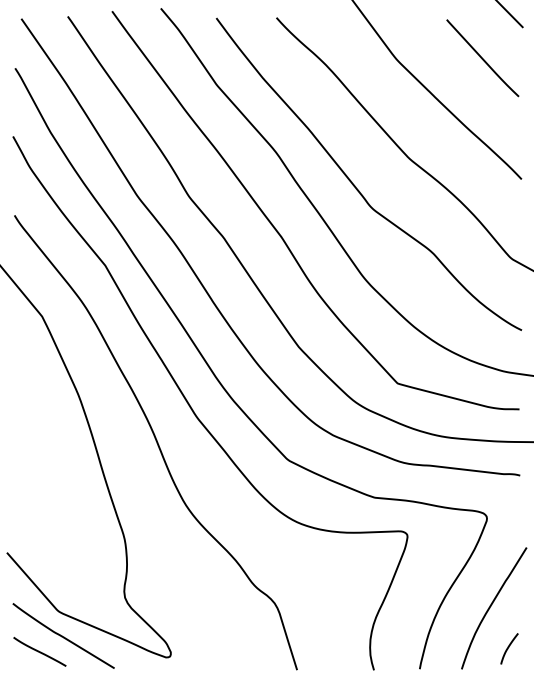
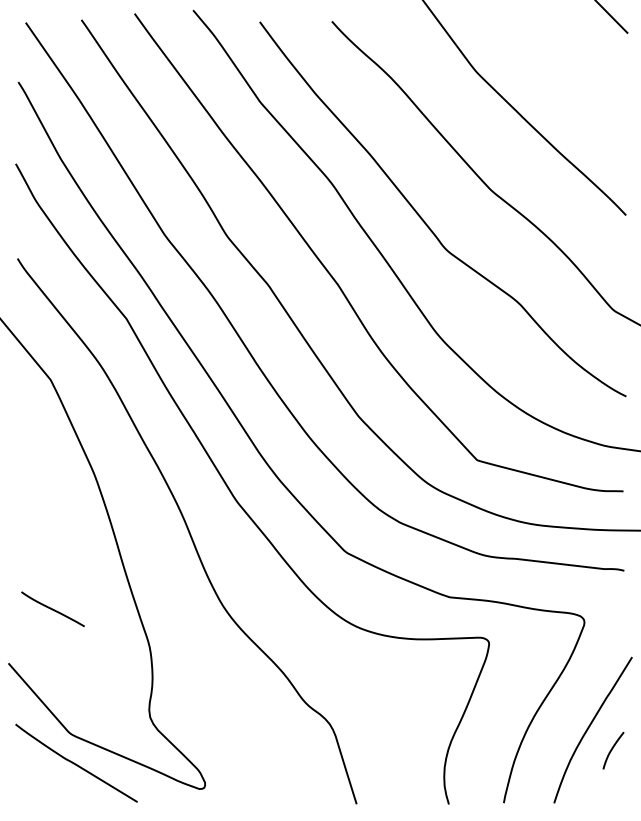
curve: (482, 57) -> (579, 69), removed
curve: (508, 648) -> (612, 750), moved
curve: (39, 652) -> (52, 609), moved

